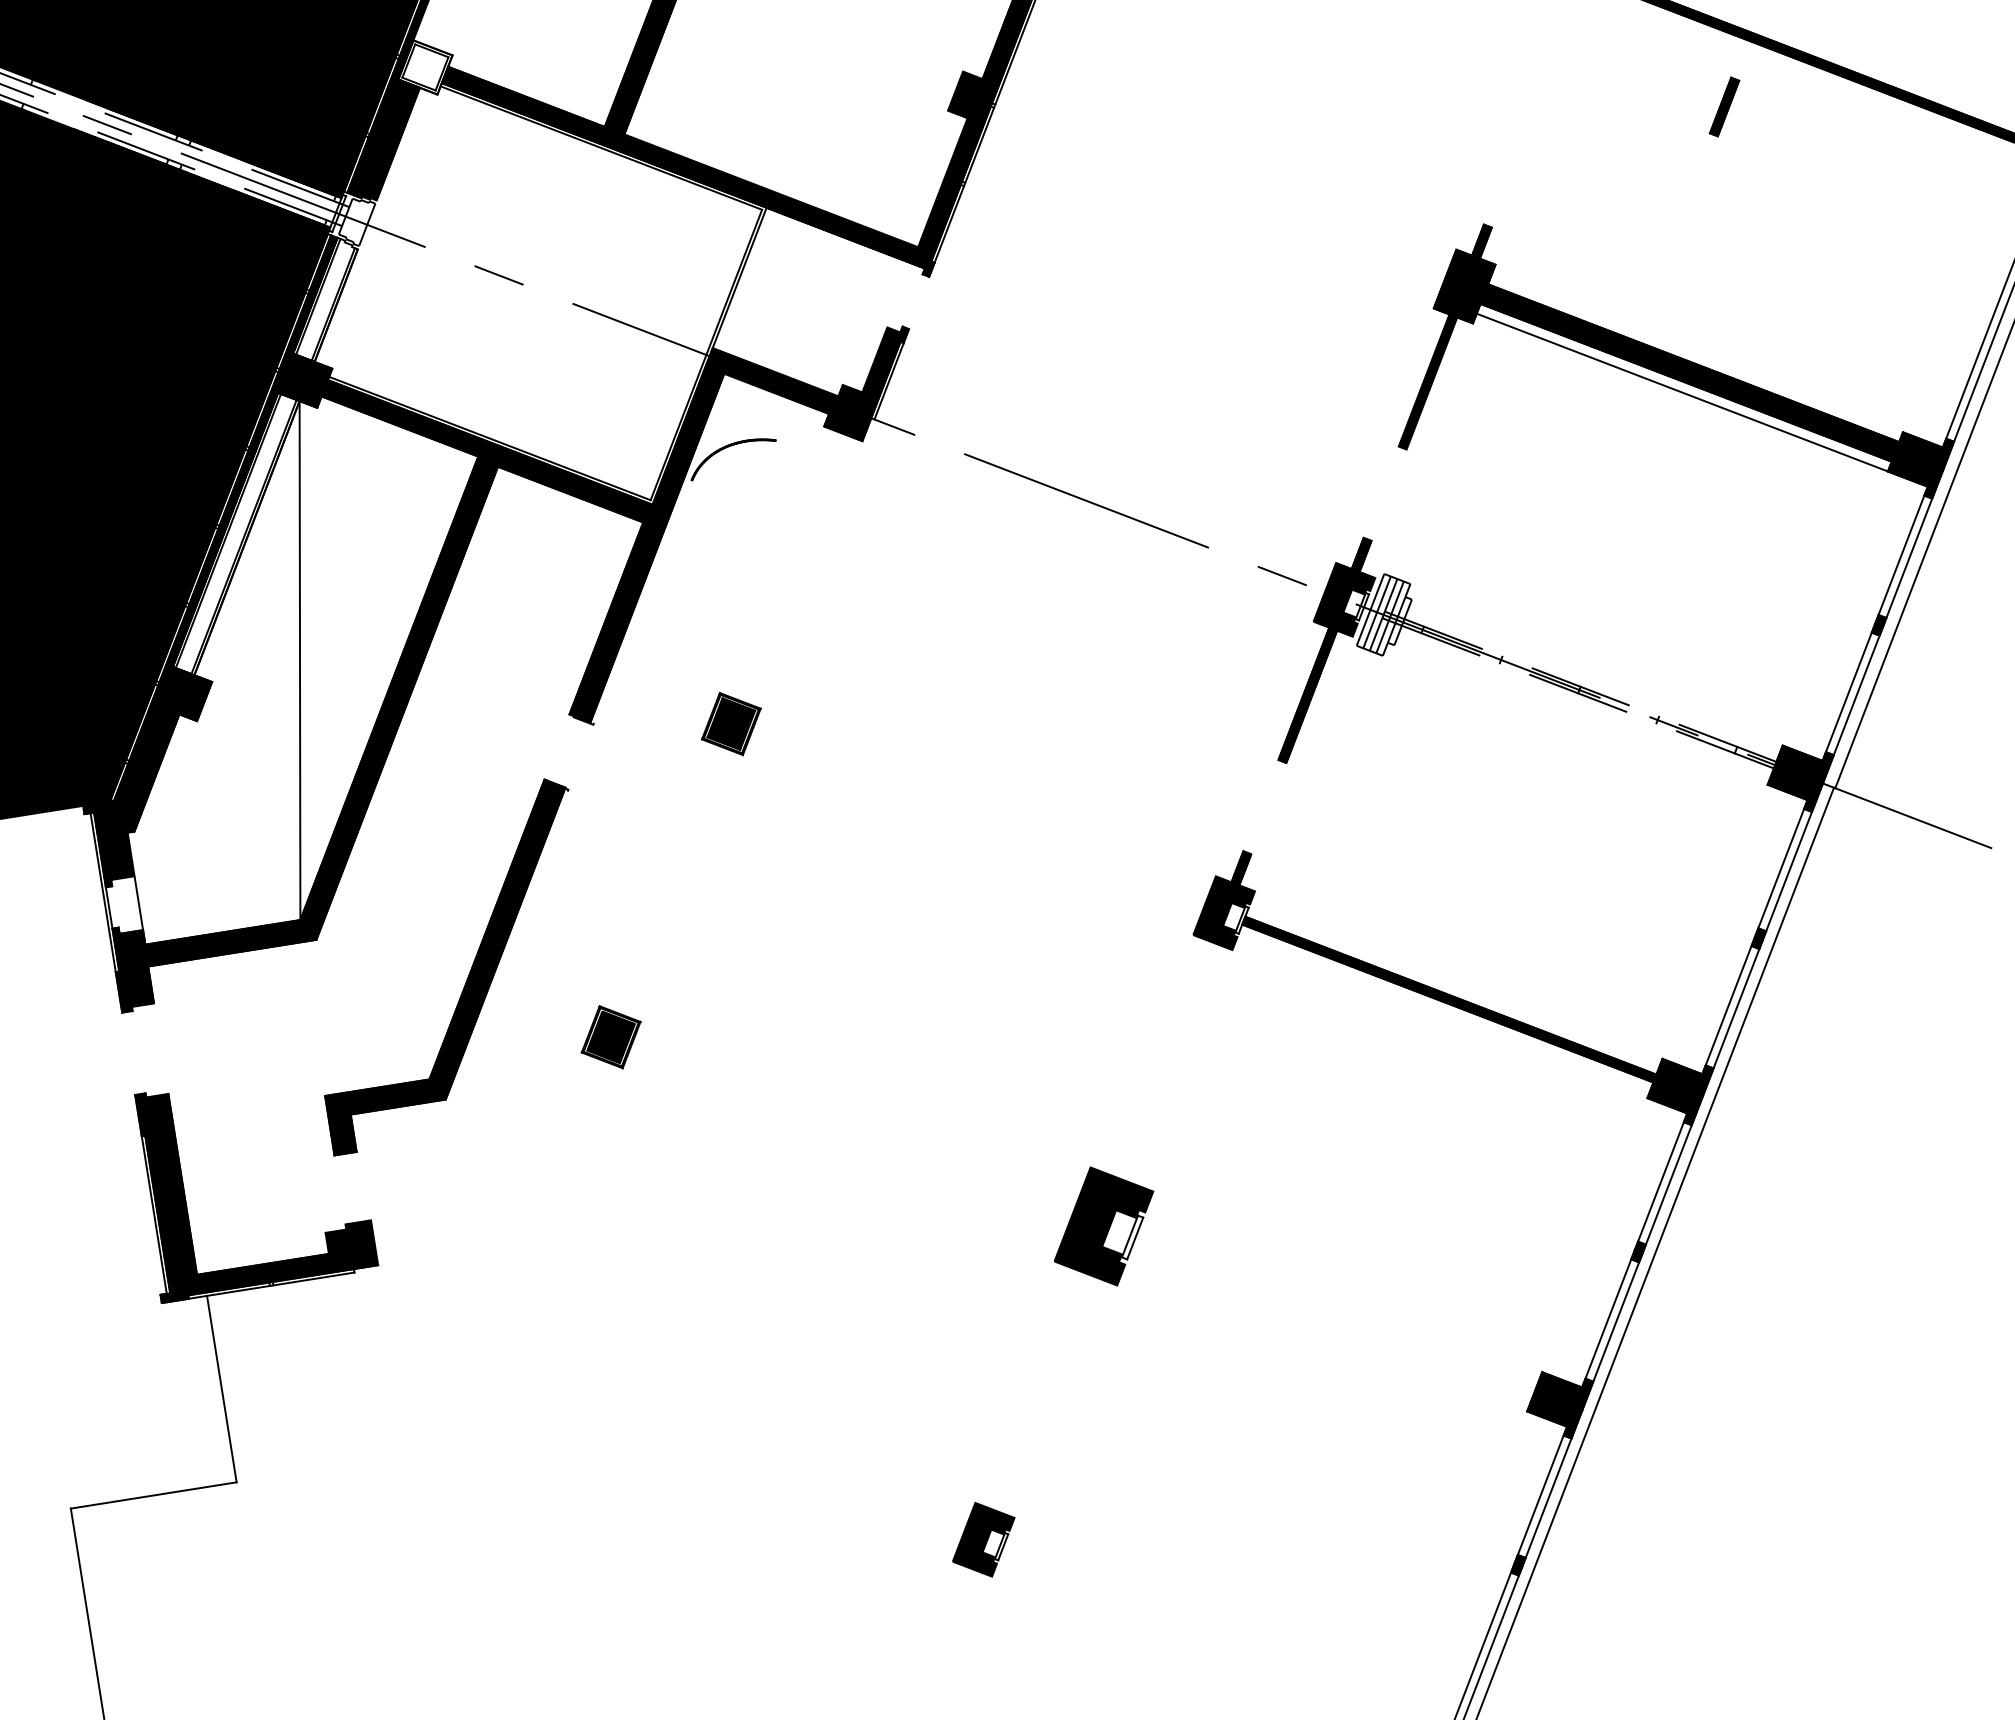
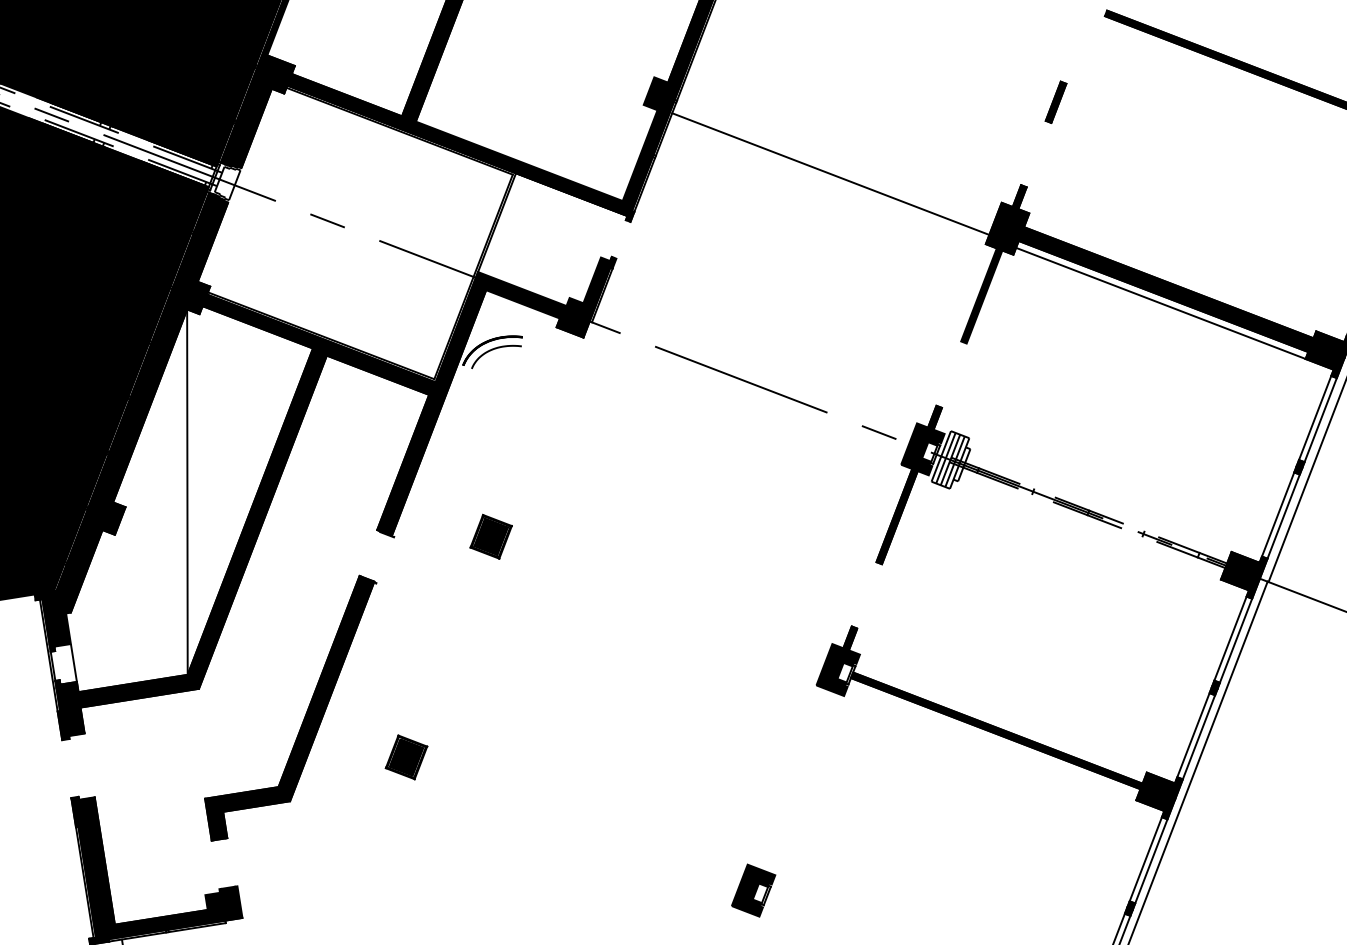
fill: (425, 67) -> (275, 74), added
part: (1724, 106) -> (1056, 101), moved
line: (1213, 208) -> (830, 173), added
fill: (325, 299) -> (205, 237), added
curve: (735, 458) -> (494, 349), added
fill: (235, 533) -> (141, 402), added
part: (1103, 1226) -> (753, 890), size x0.62

